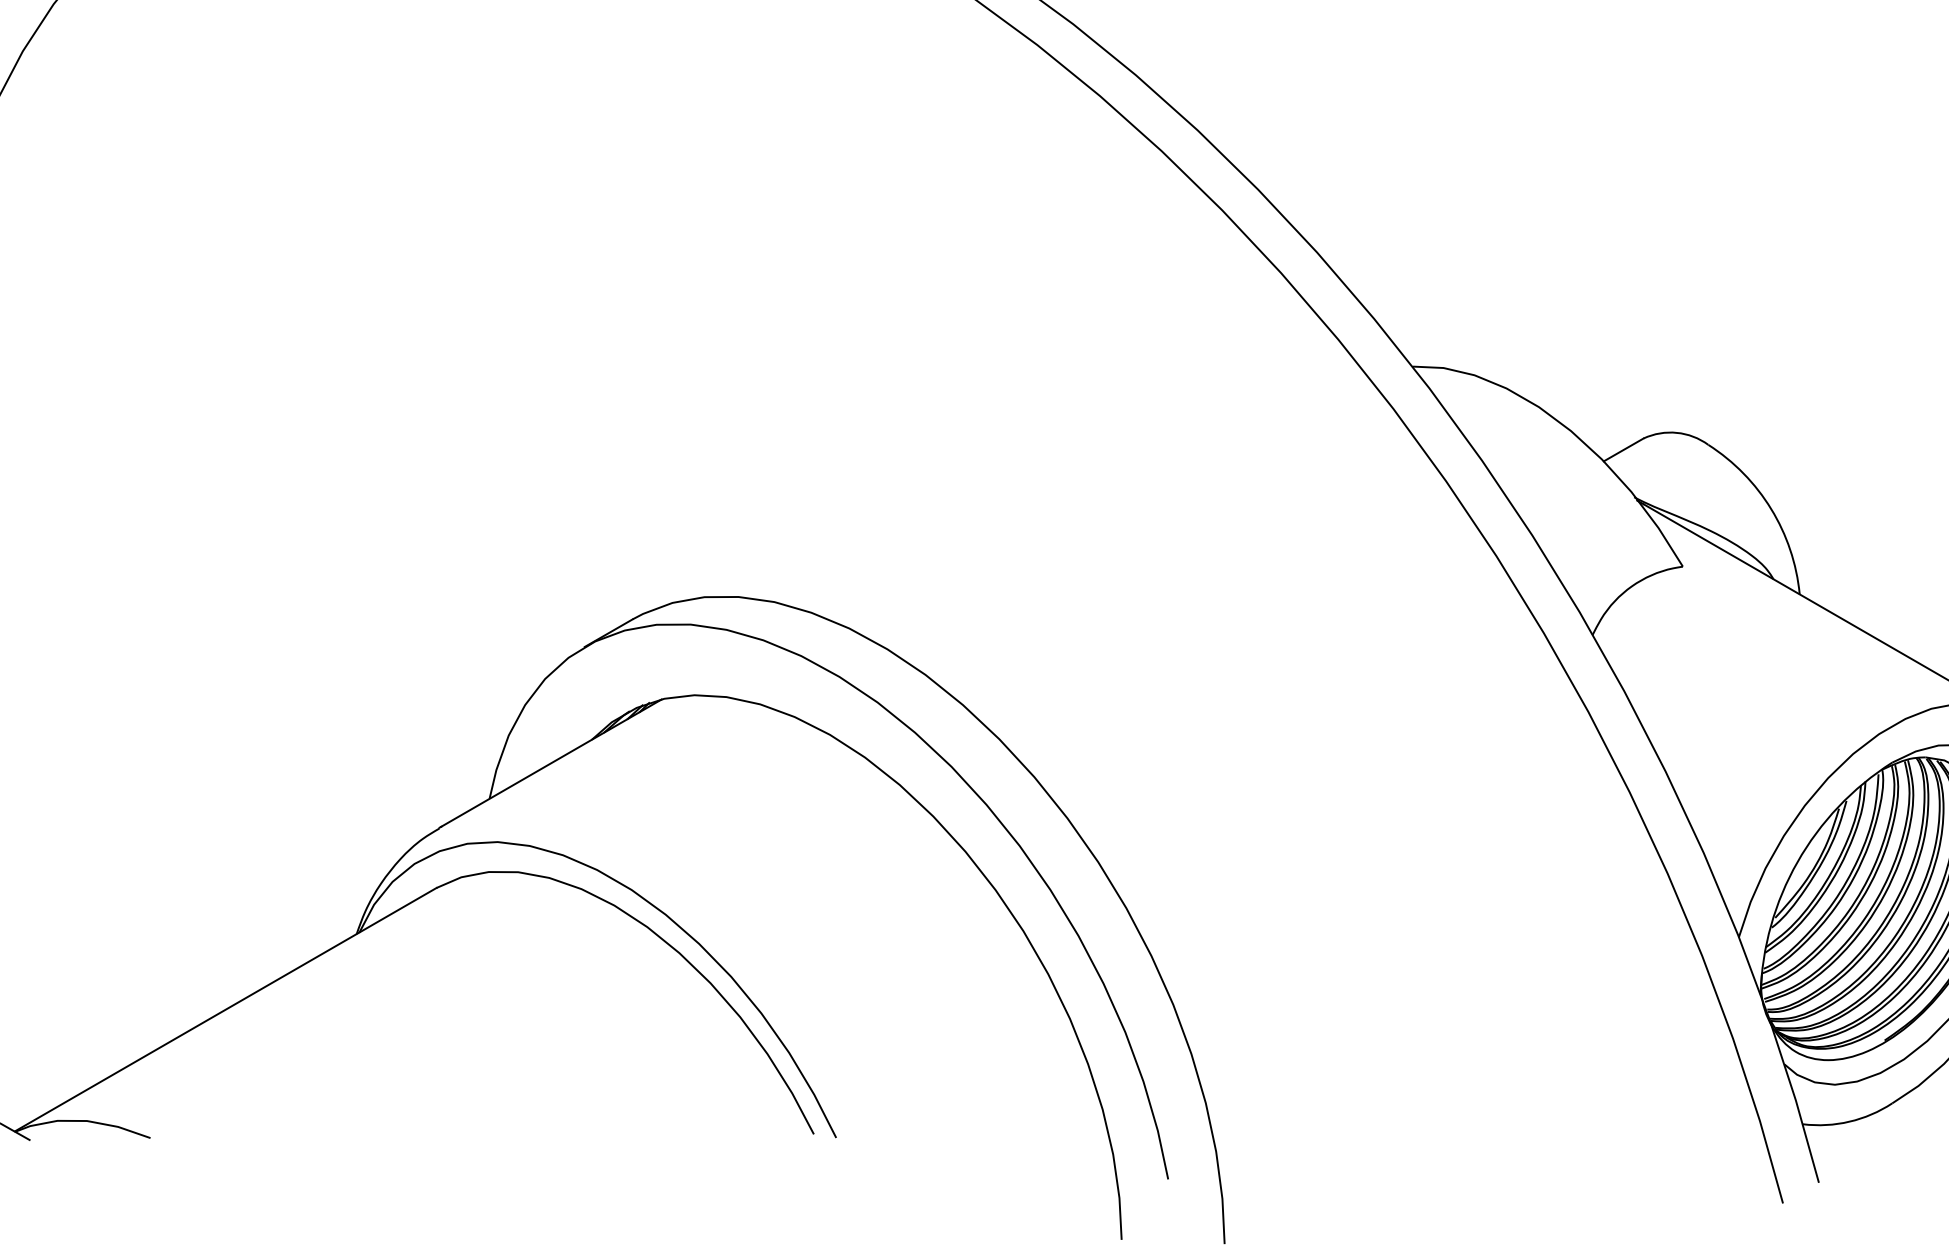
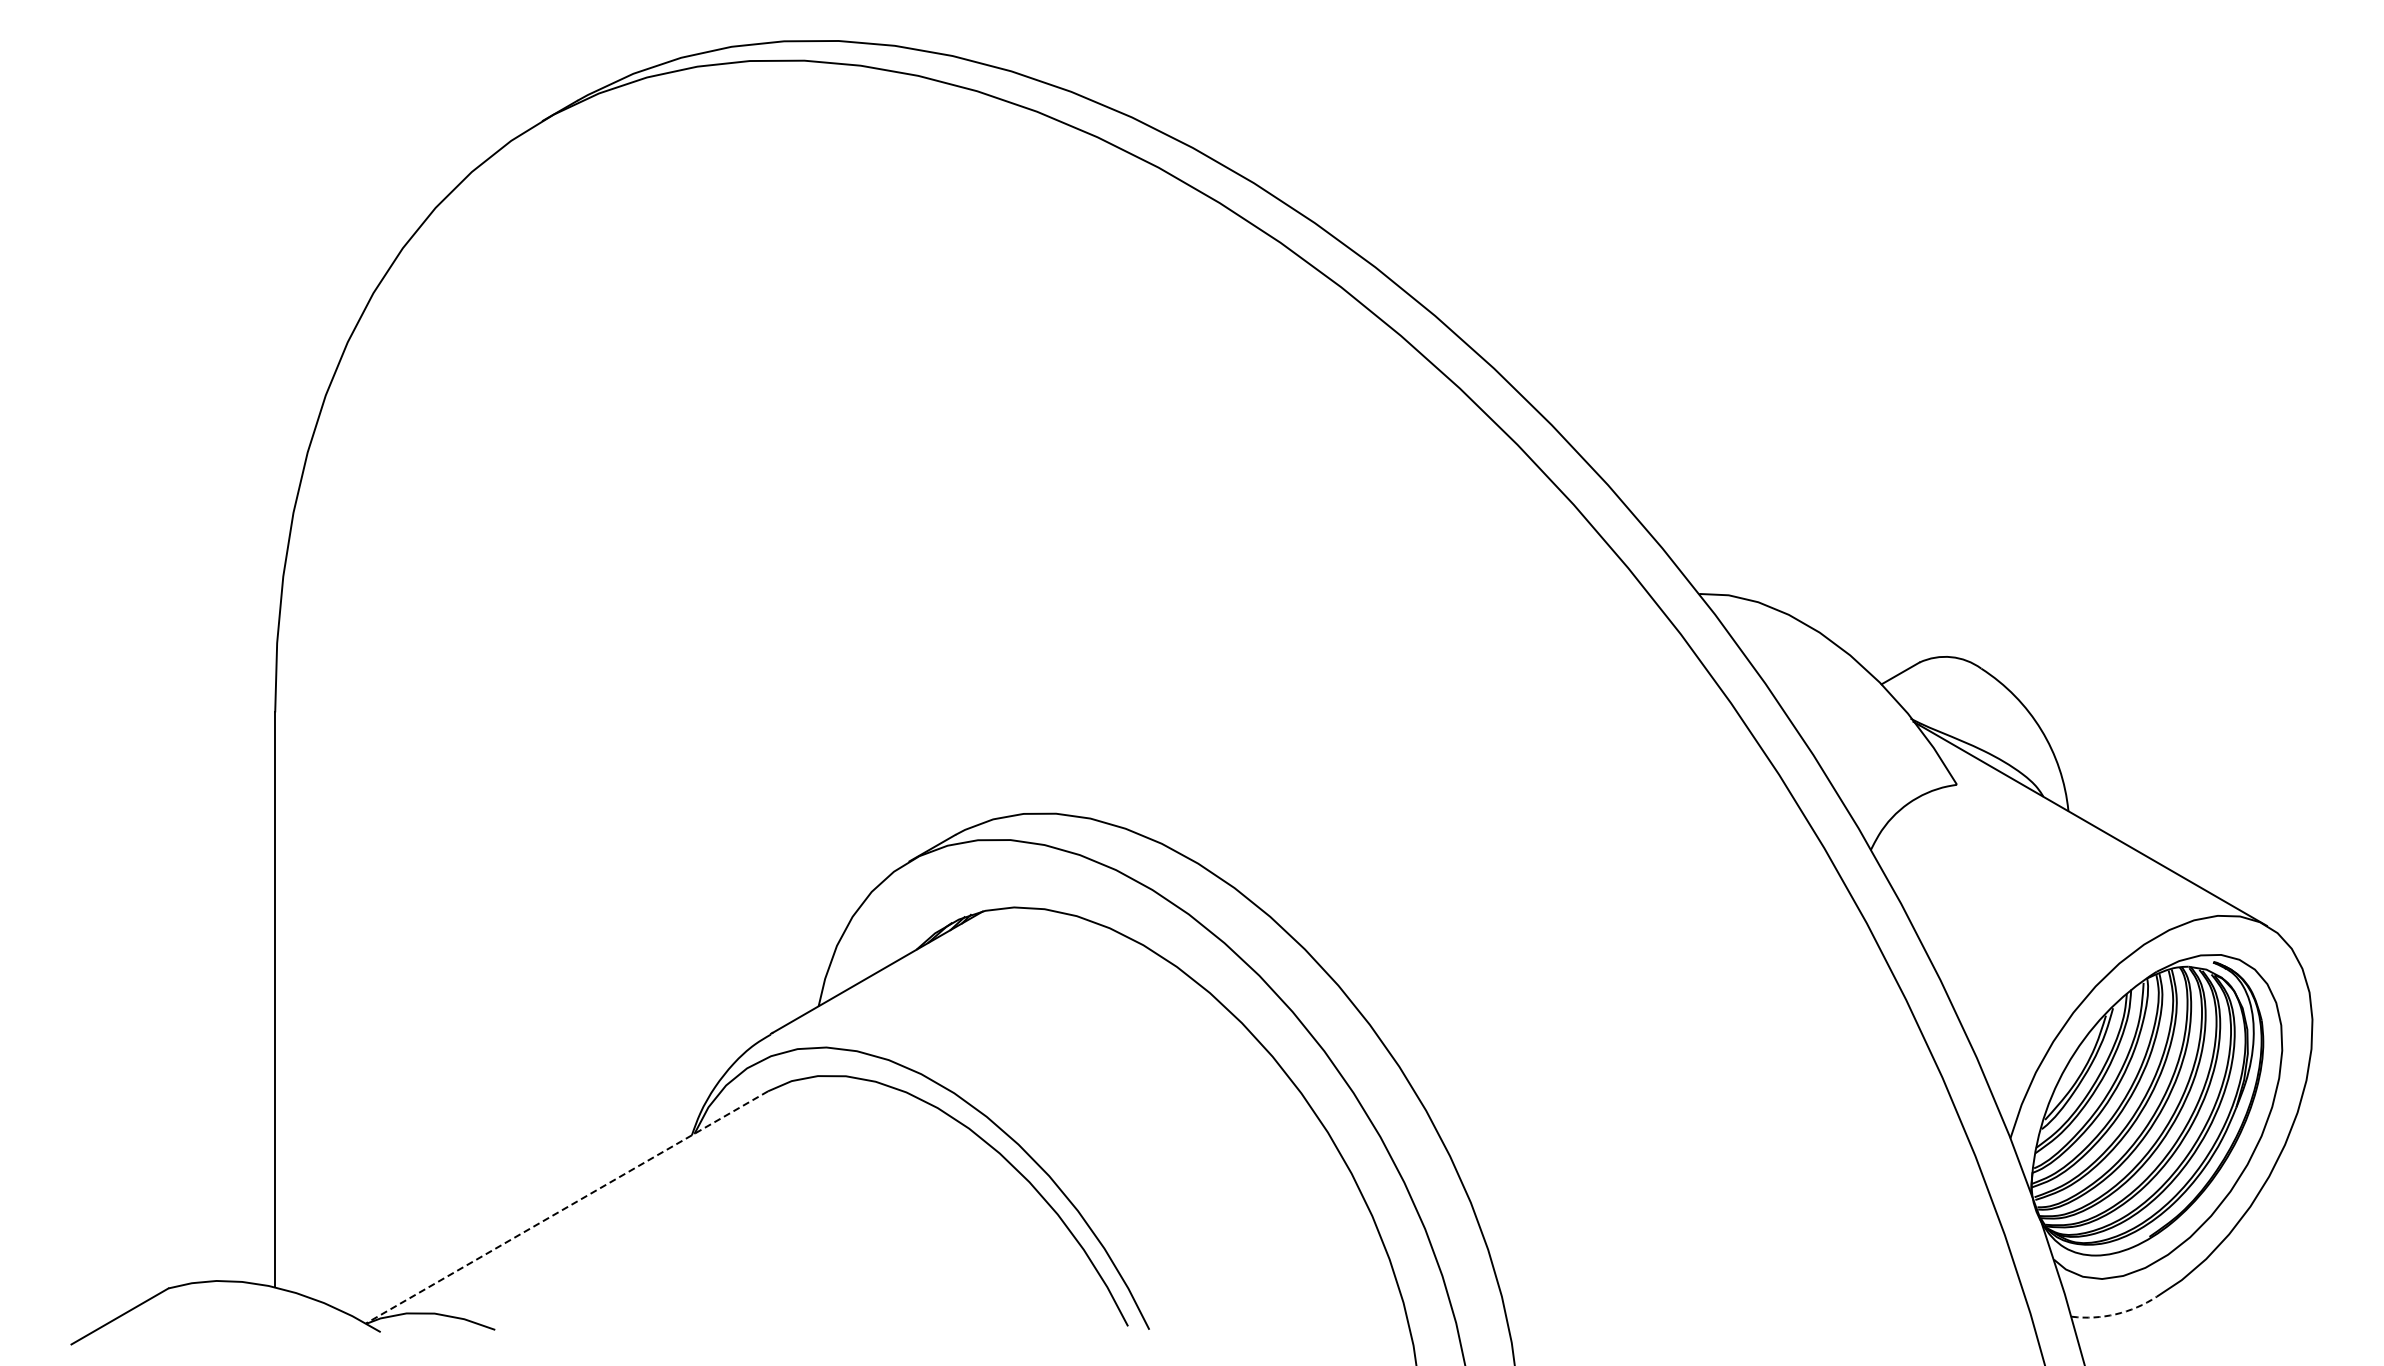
line: (225, 1009) -> (566, 1207), solid -> dashed
arc: (1849, 1121) -> (2115, 1314), solid -> dashed

